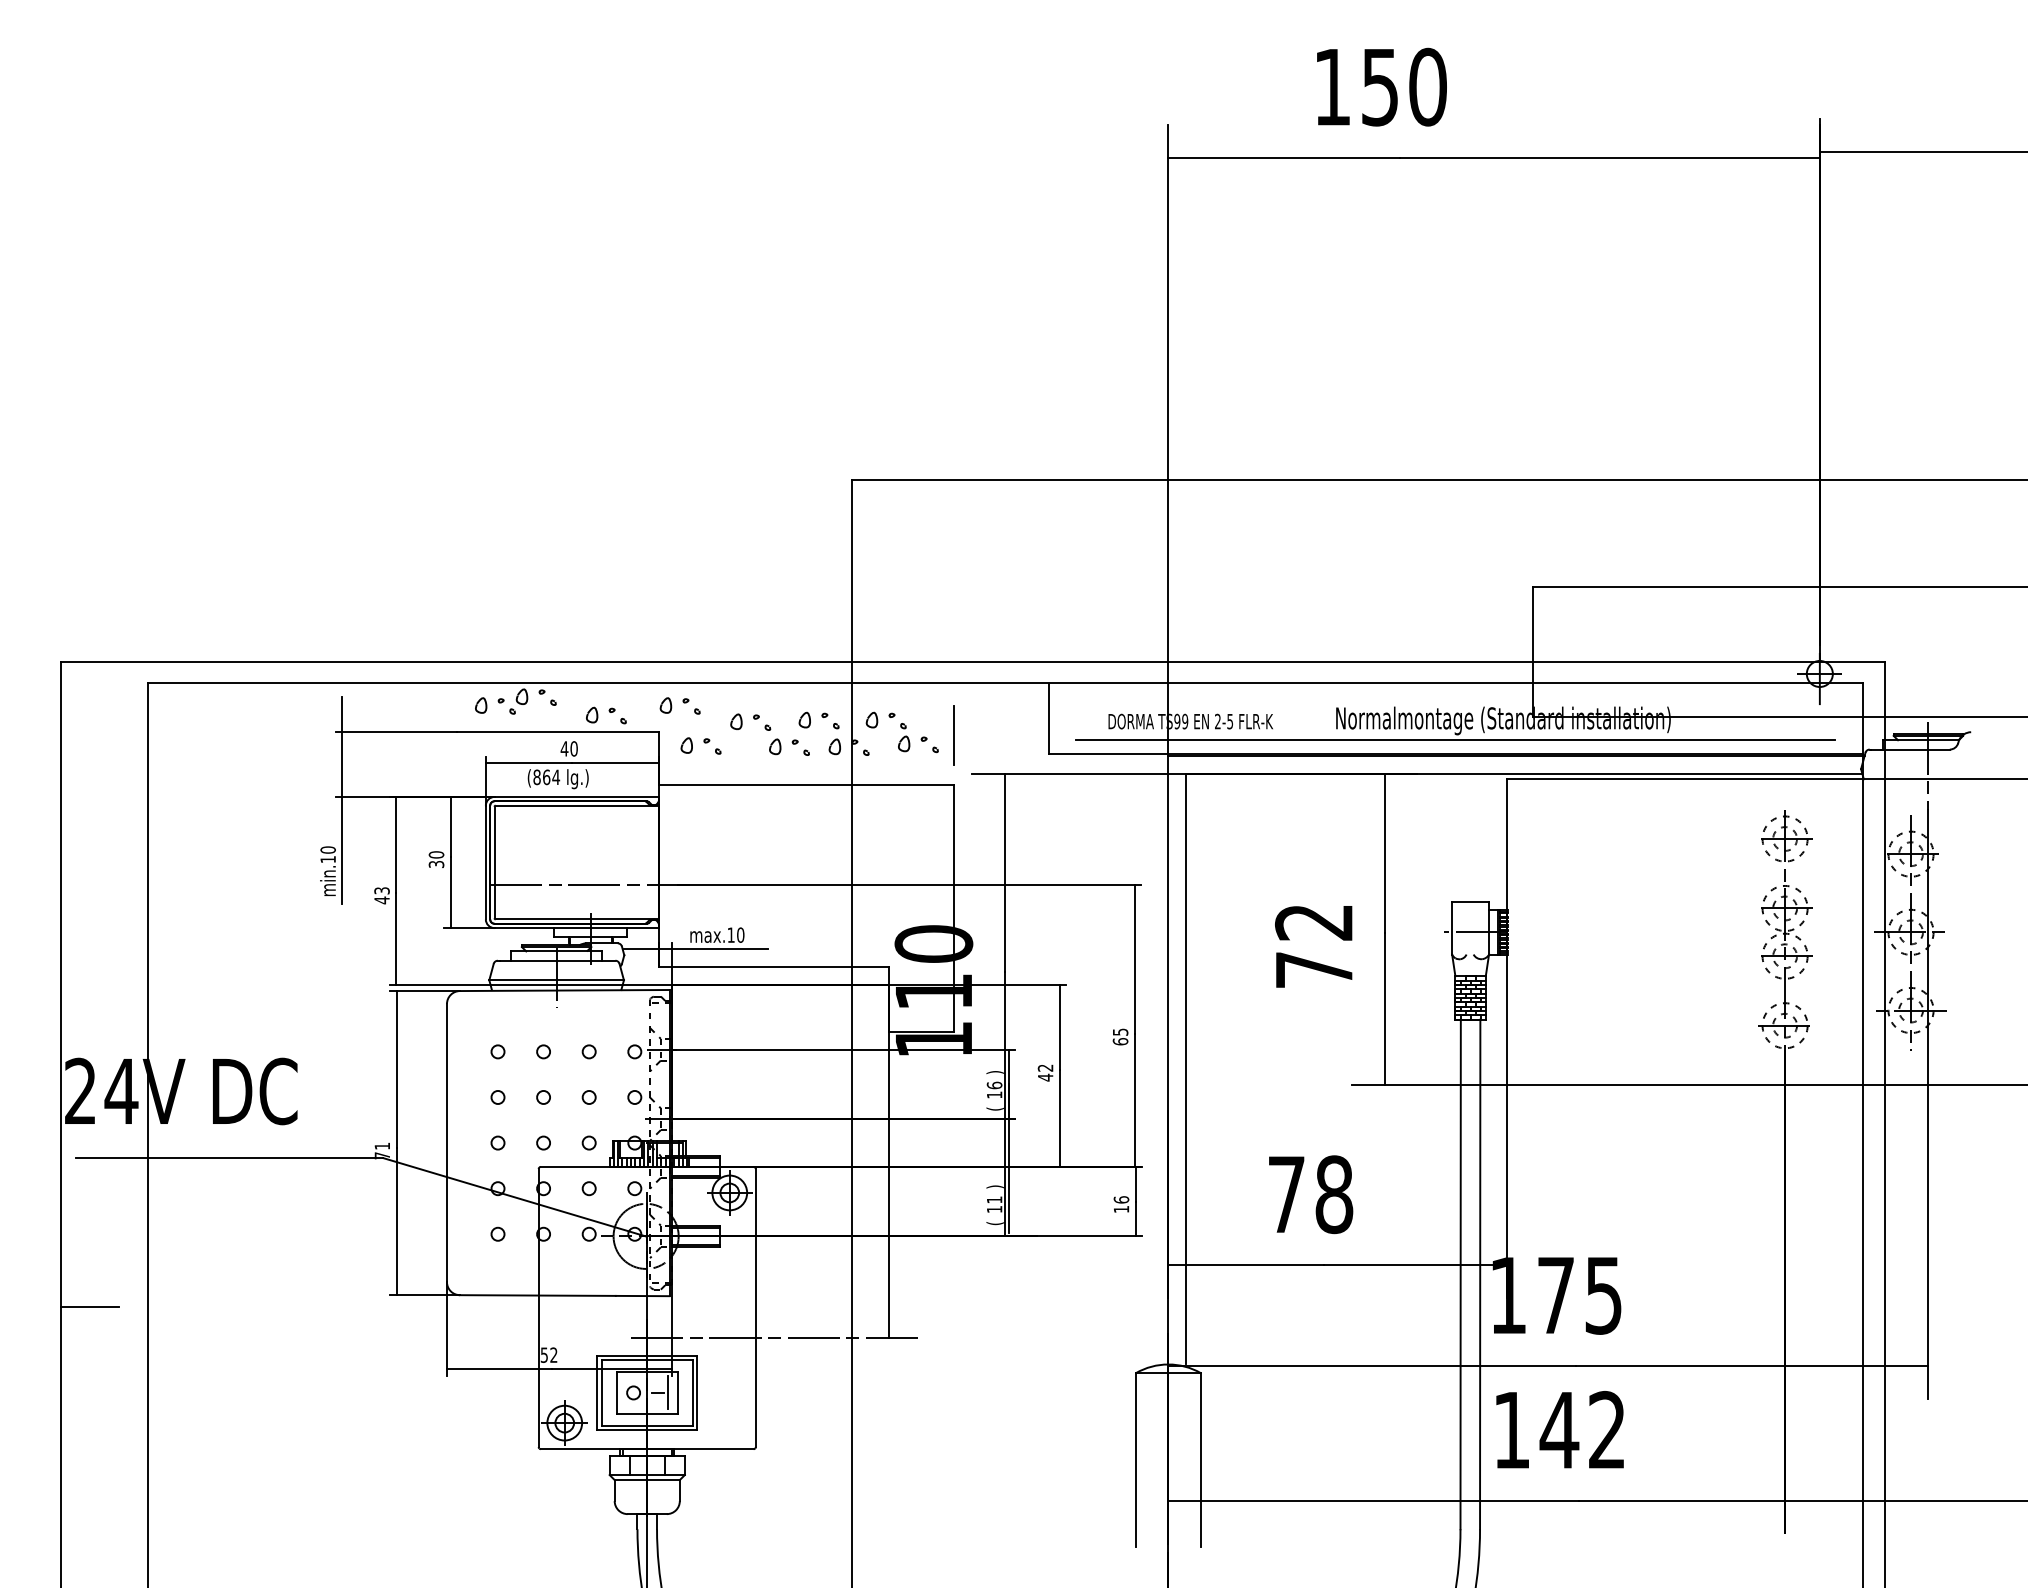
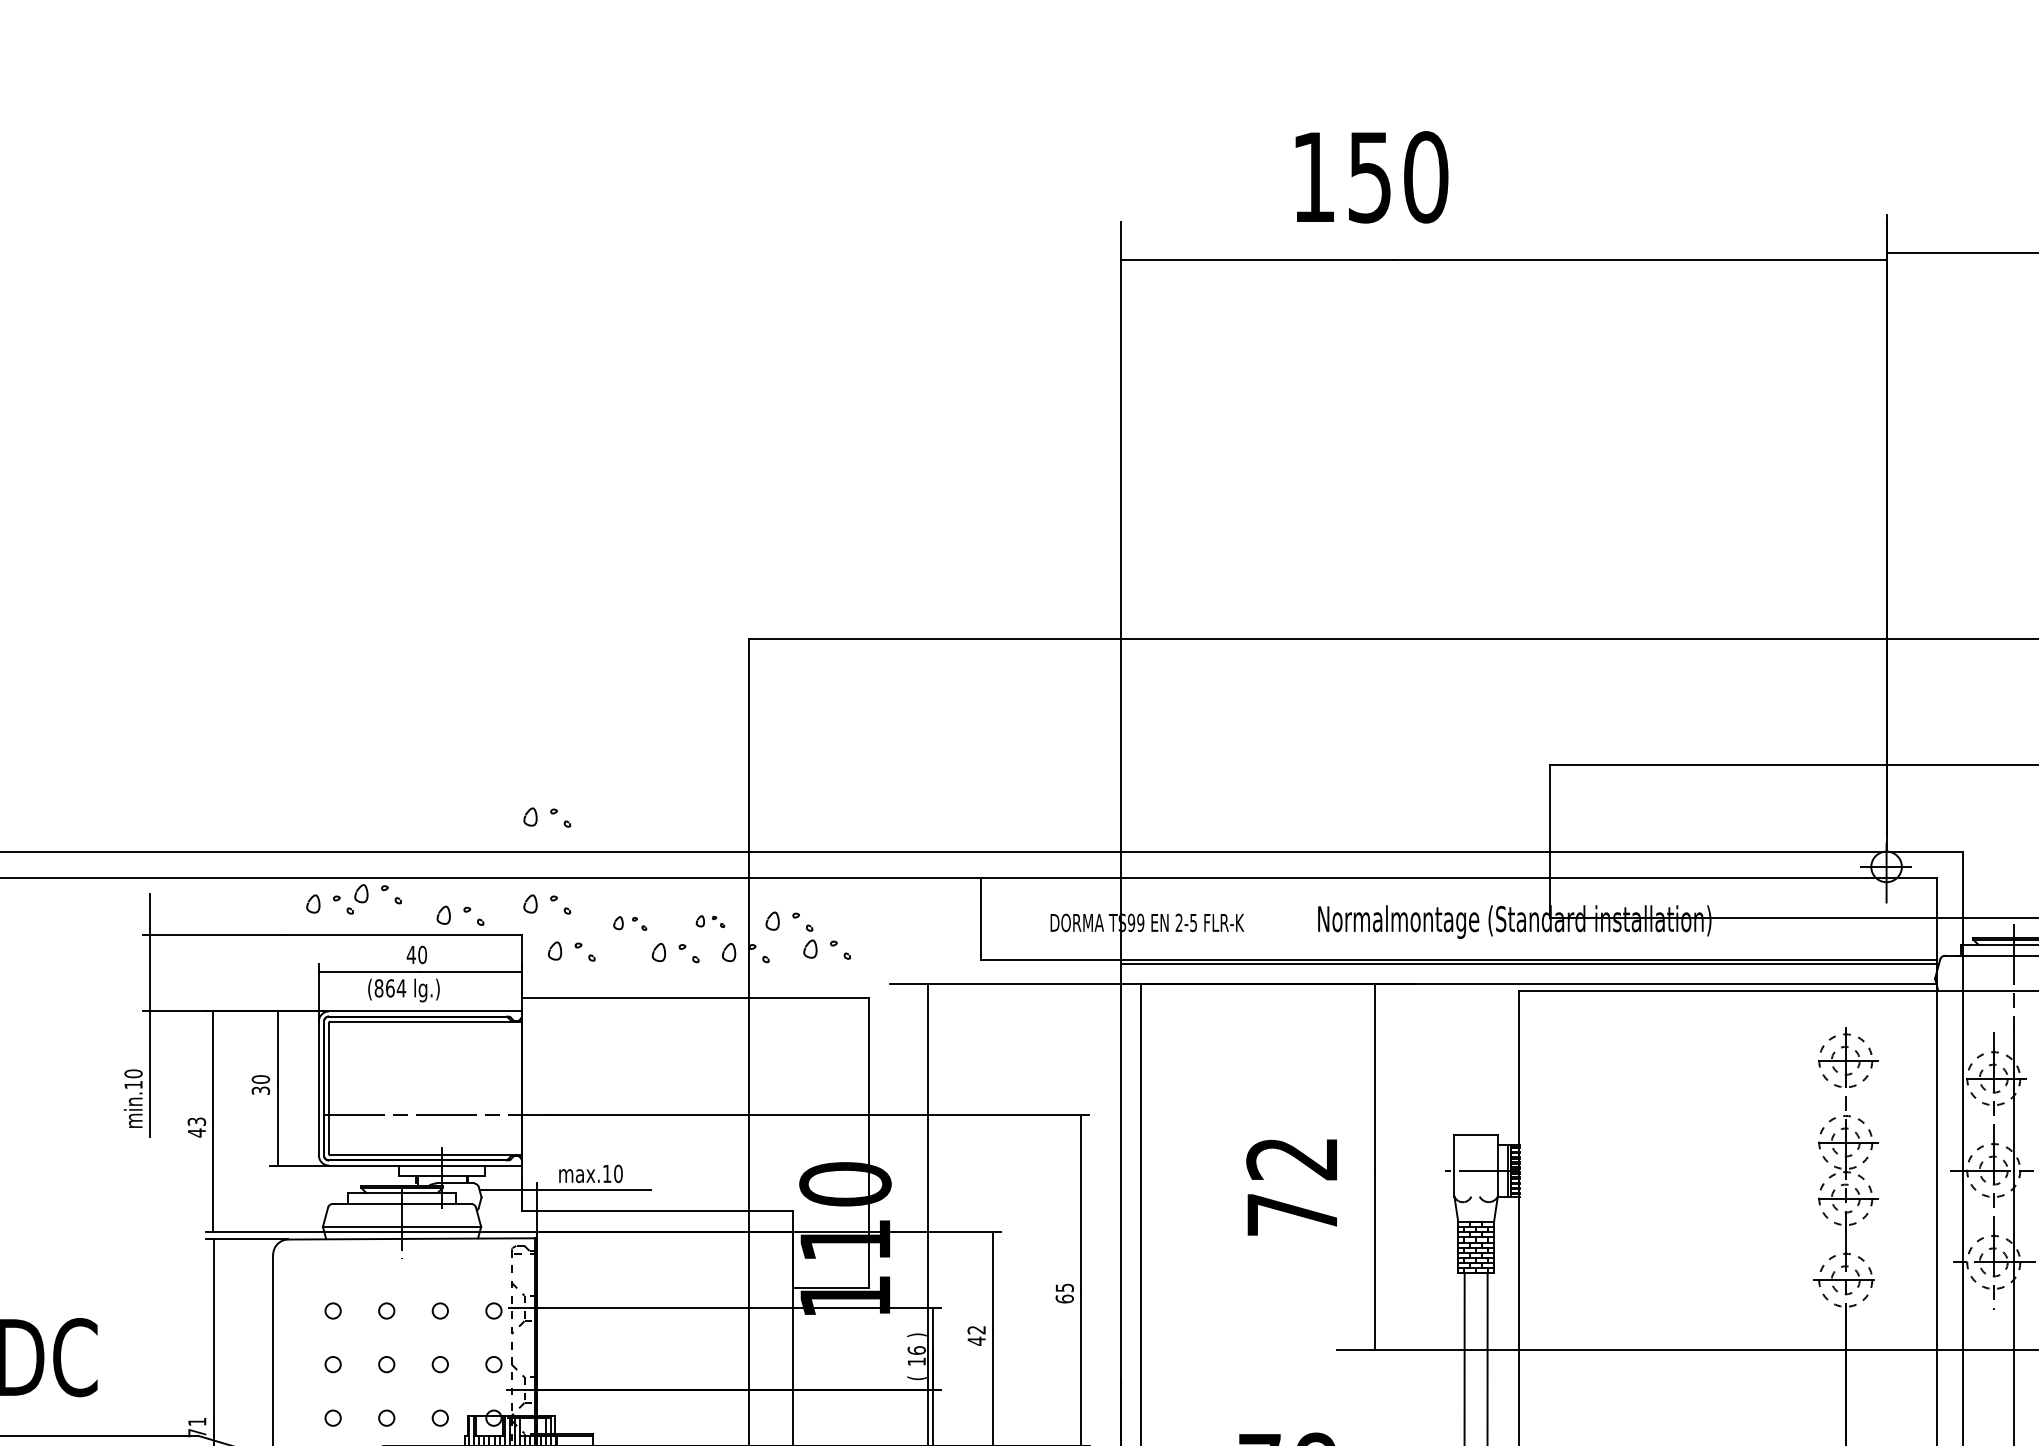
part: (679, 631) -> (546, 816), added
part: (818, 720) -> (709, 921), size x0.6
part: (750, 721) -> (629, 922), size x0.7
line: (954, 735) -> (869, 939), removed
line: (1455, 740) -> (1458, 945), removed

